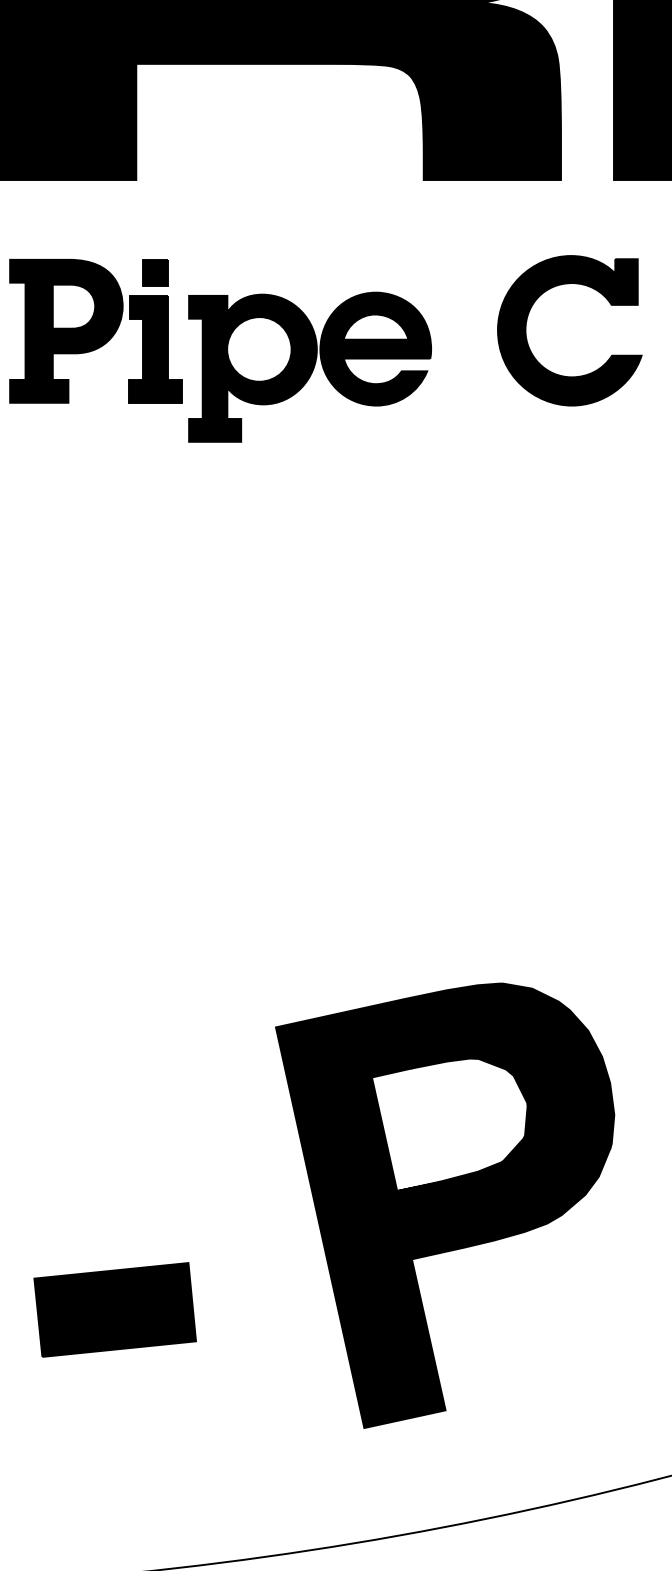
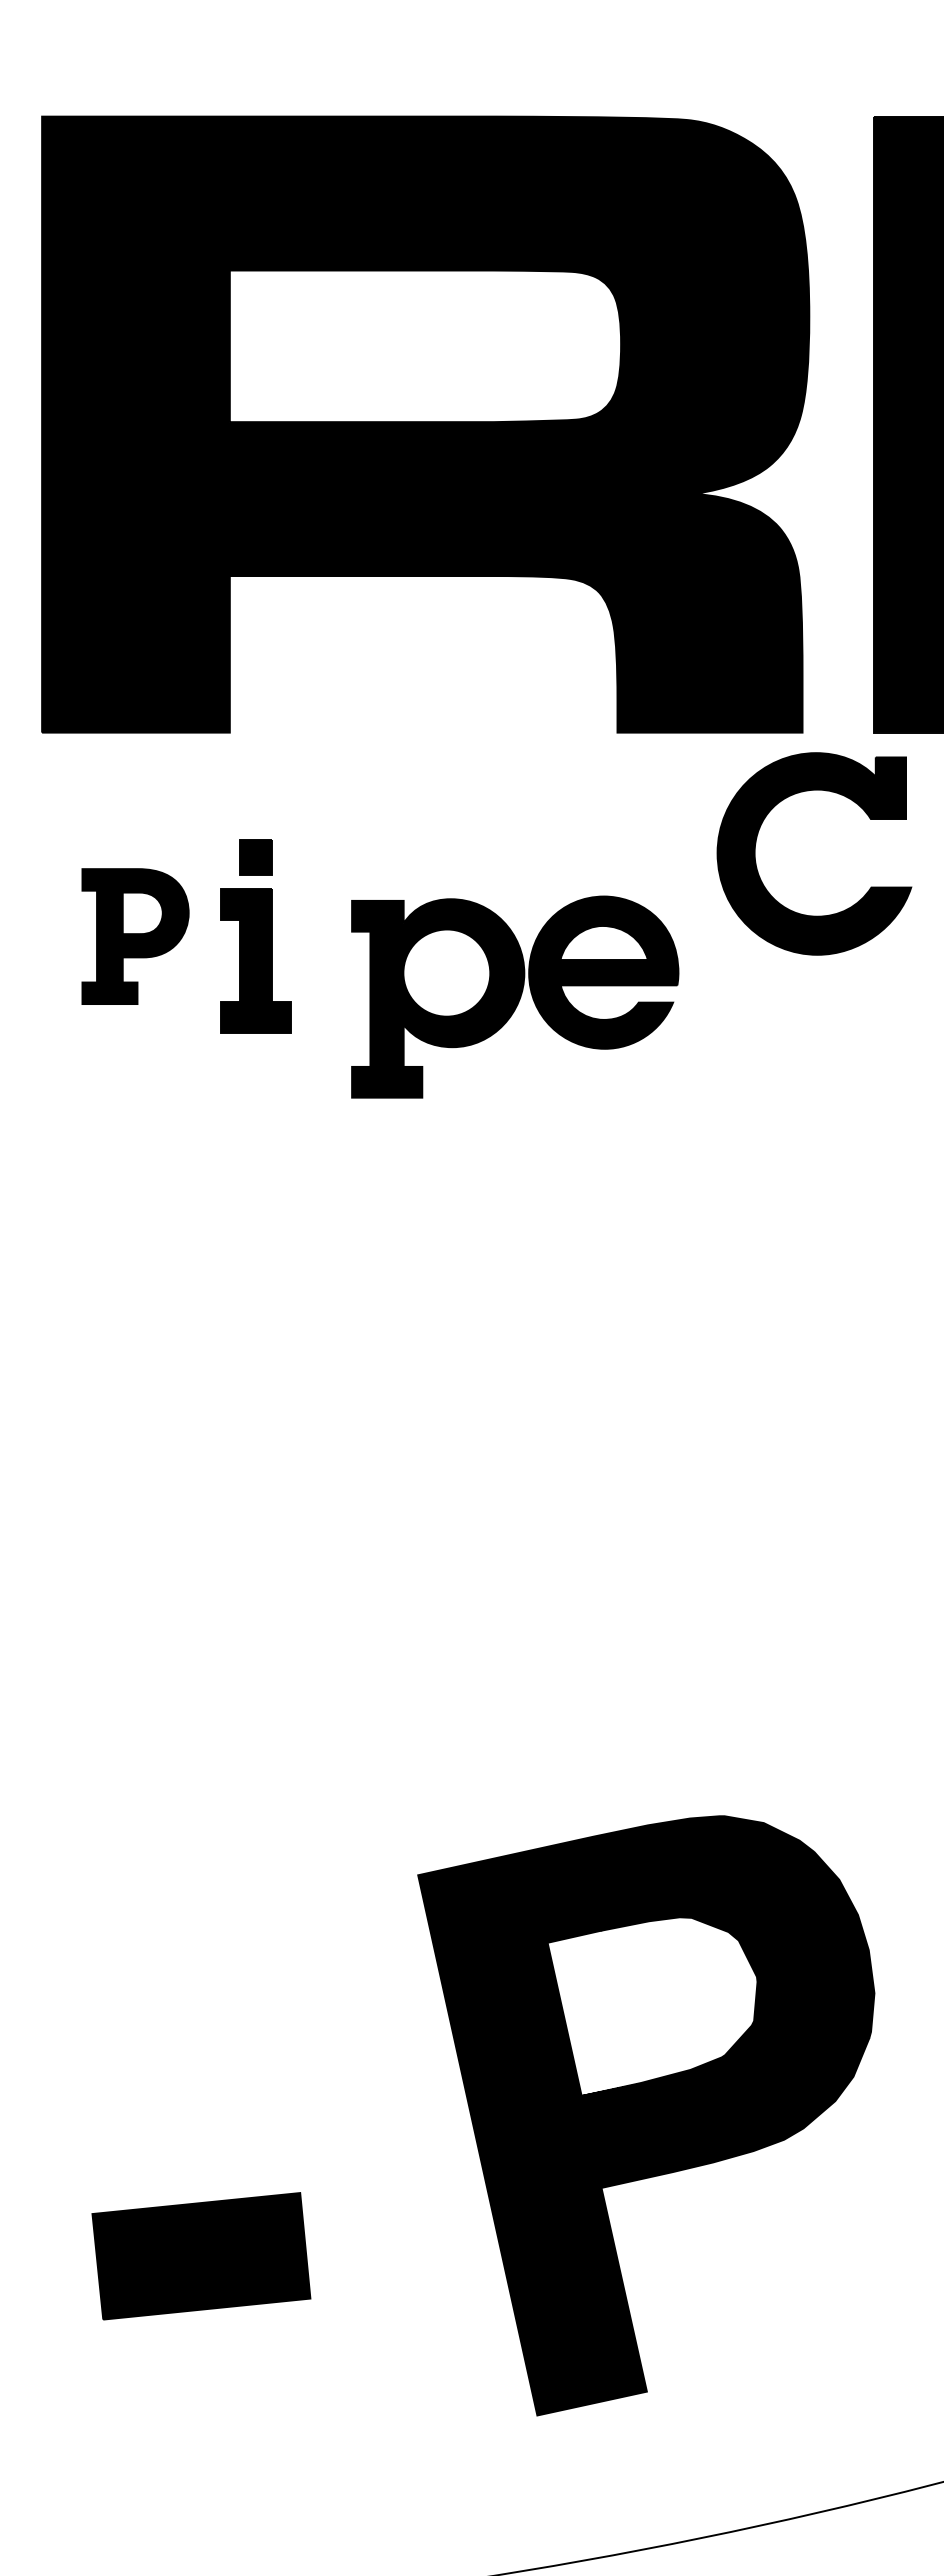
part: (66, 331) -> (135, 936), size x0.7
part: (526, 337) -> (756, 862), moved
part: (310, 366) -> (515, 996), moved

